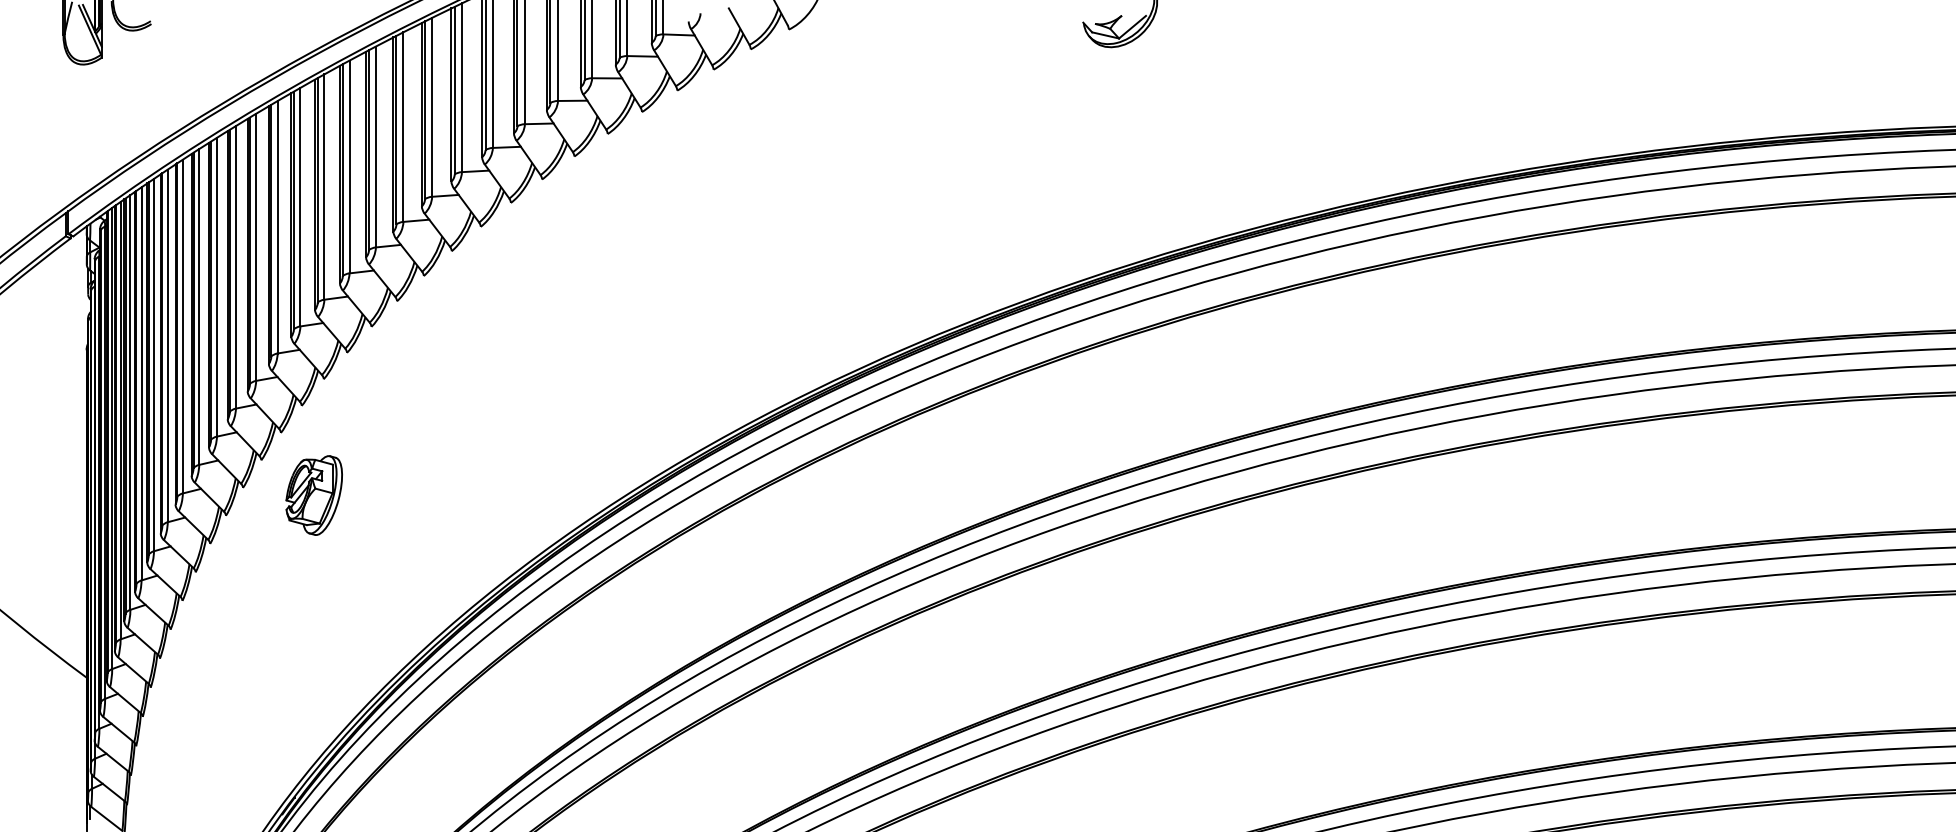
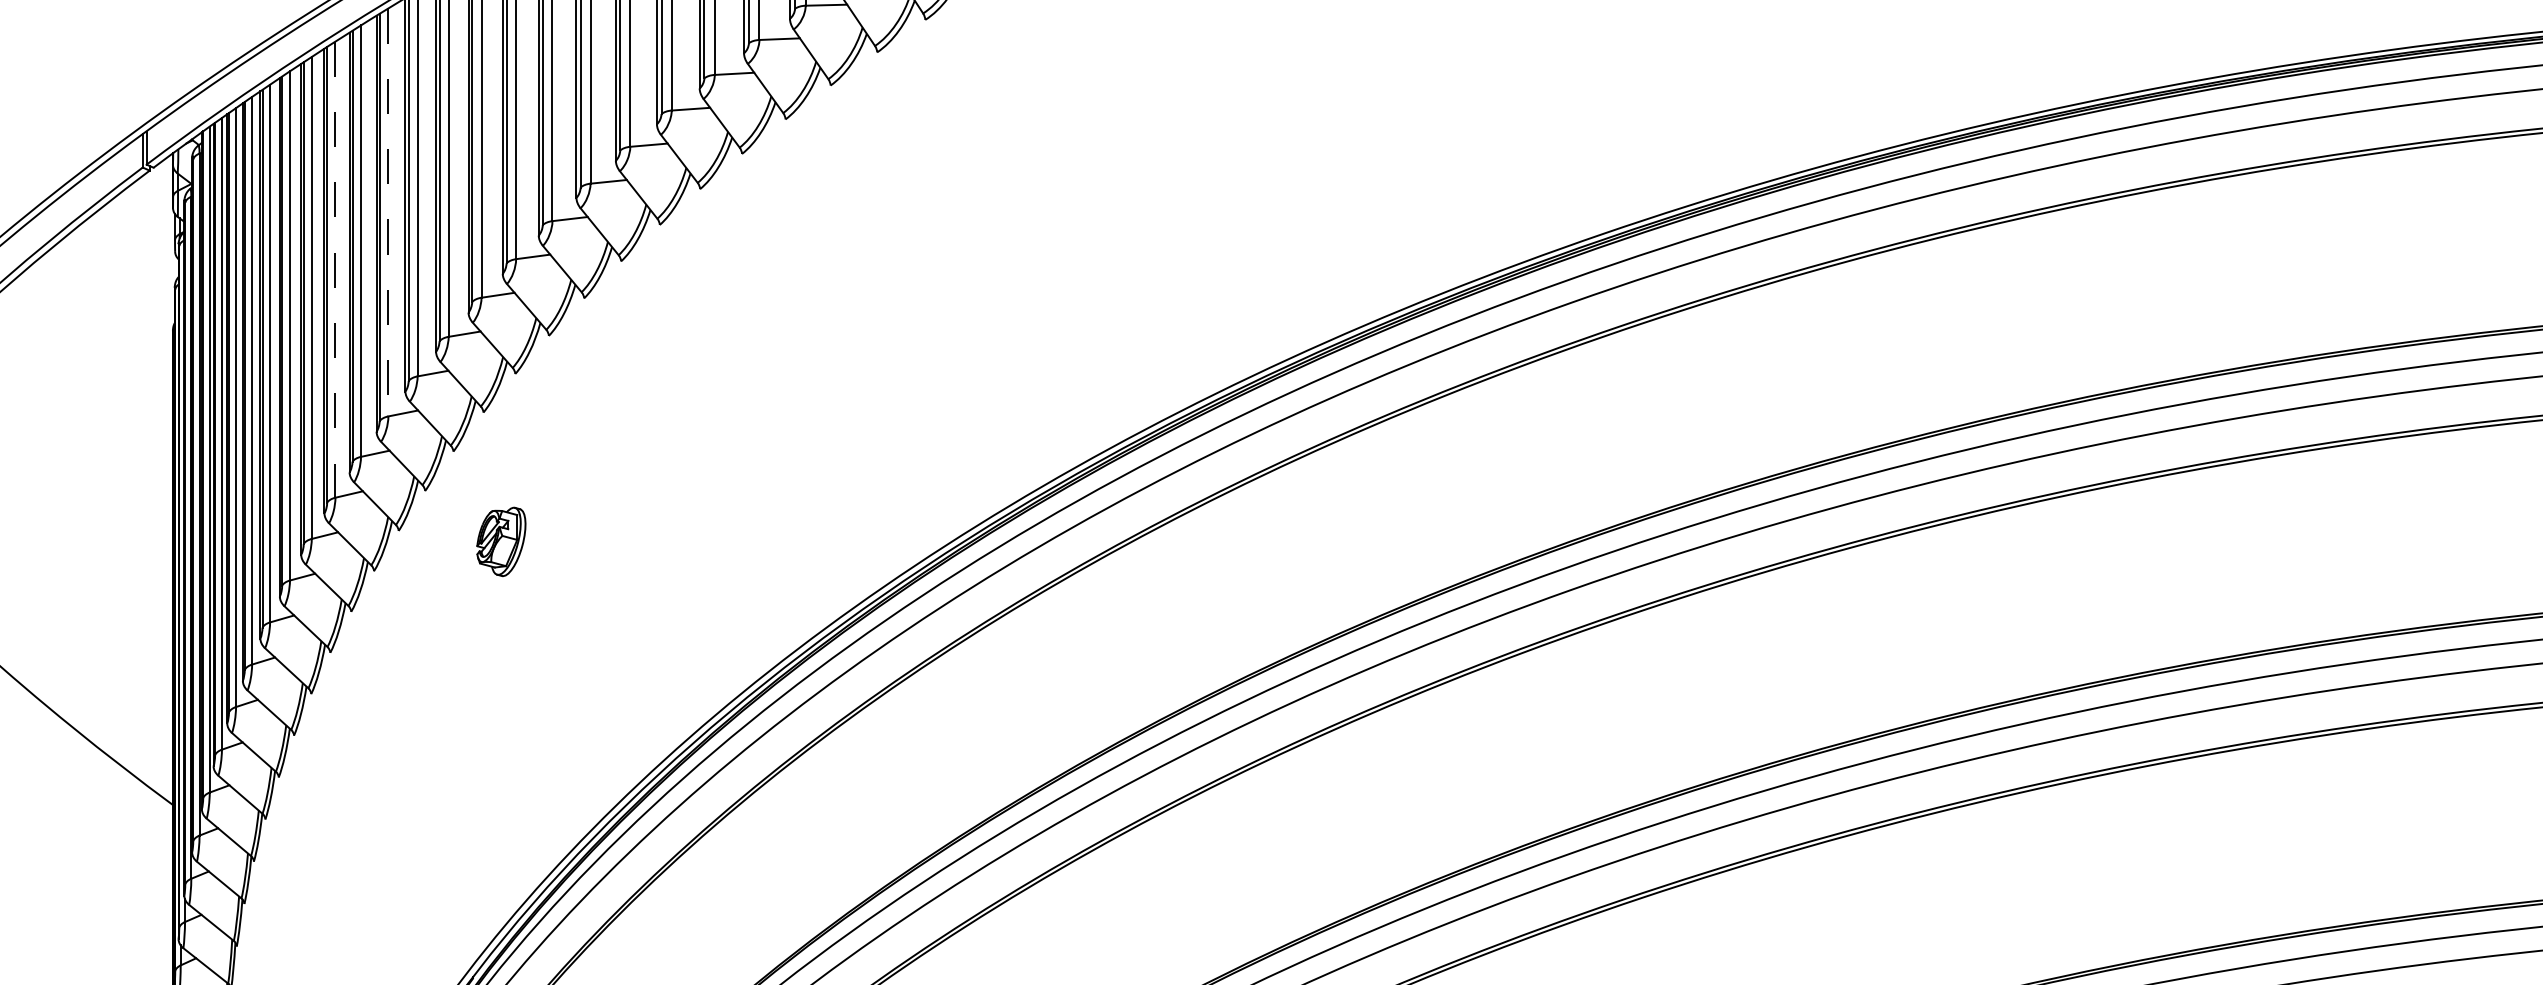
line: (235, 267) -> (387, 212), solid -> dashed
line: (199, 307) -> (335, 270), solid -> dashed
part: (313, 495) -> (500, 541), size x0.6

